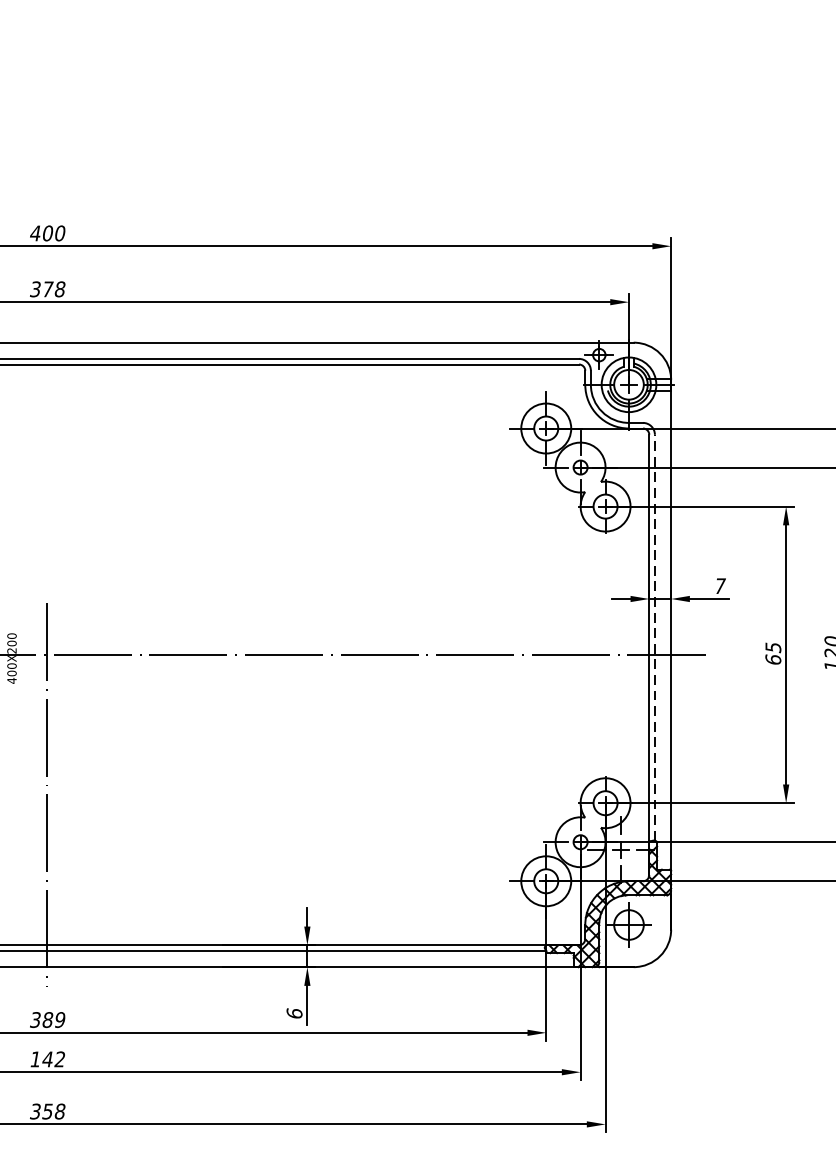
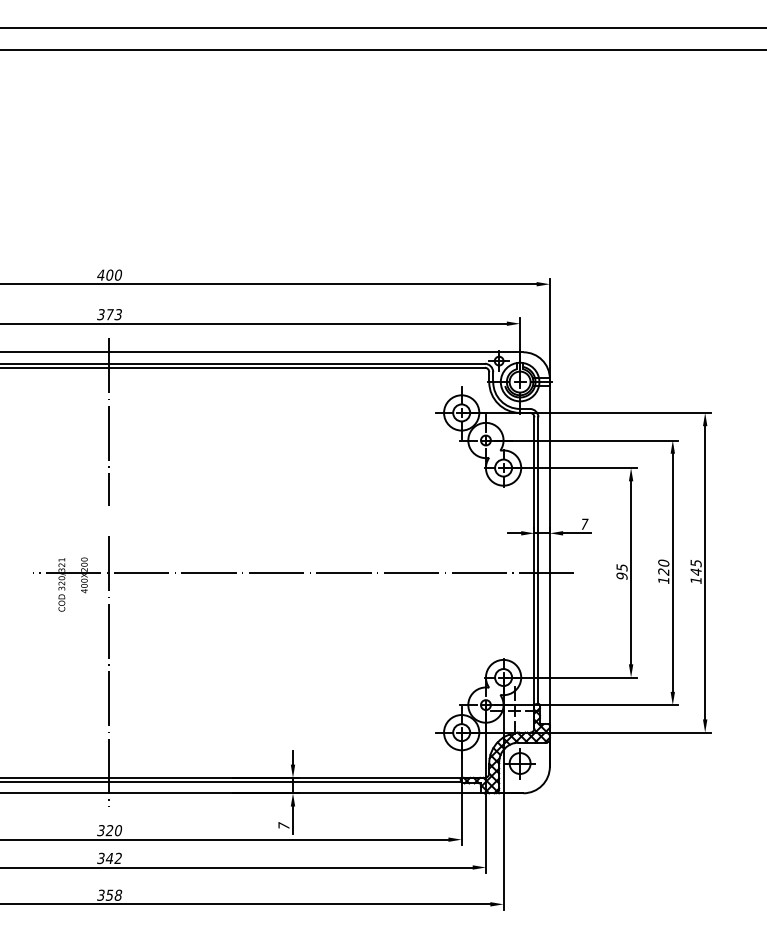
text: (60, 289) -> (118, 314), 378 -> 373
line: (46, 440) -> (108, 421), added
line: (655, 637) -> (538, 560), dashed -> solid
text: (772, 658) -> (621, 575), 65 -> 95
text: (293, 1012) -> (283, 825), 6 -> 7
text: (53, 1019) -> (113, 830), 389 -> 320
text: (34, 1059) -> (100, 858), 142 -> 342

